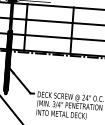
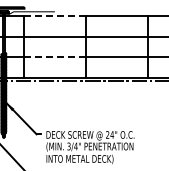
line: (50, 6) -> (54, 16), solid -> dashed
line: (48, 36) -> (54, 57), solid -> dashed

